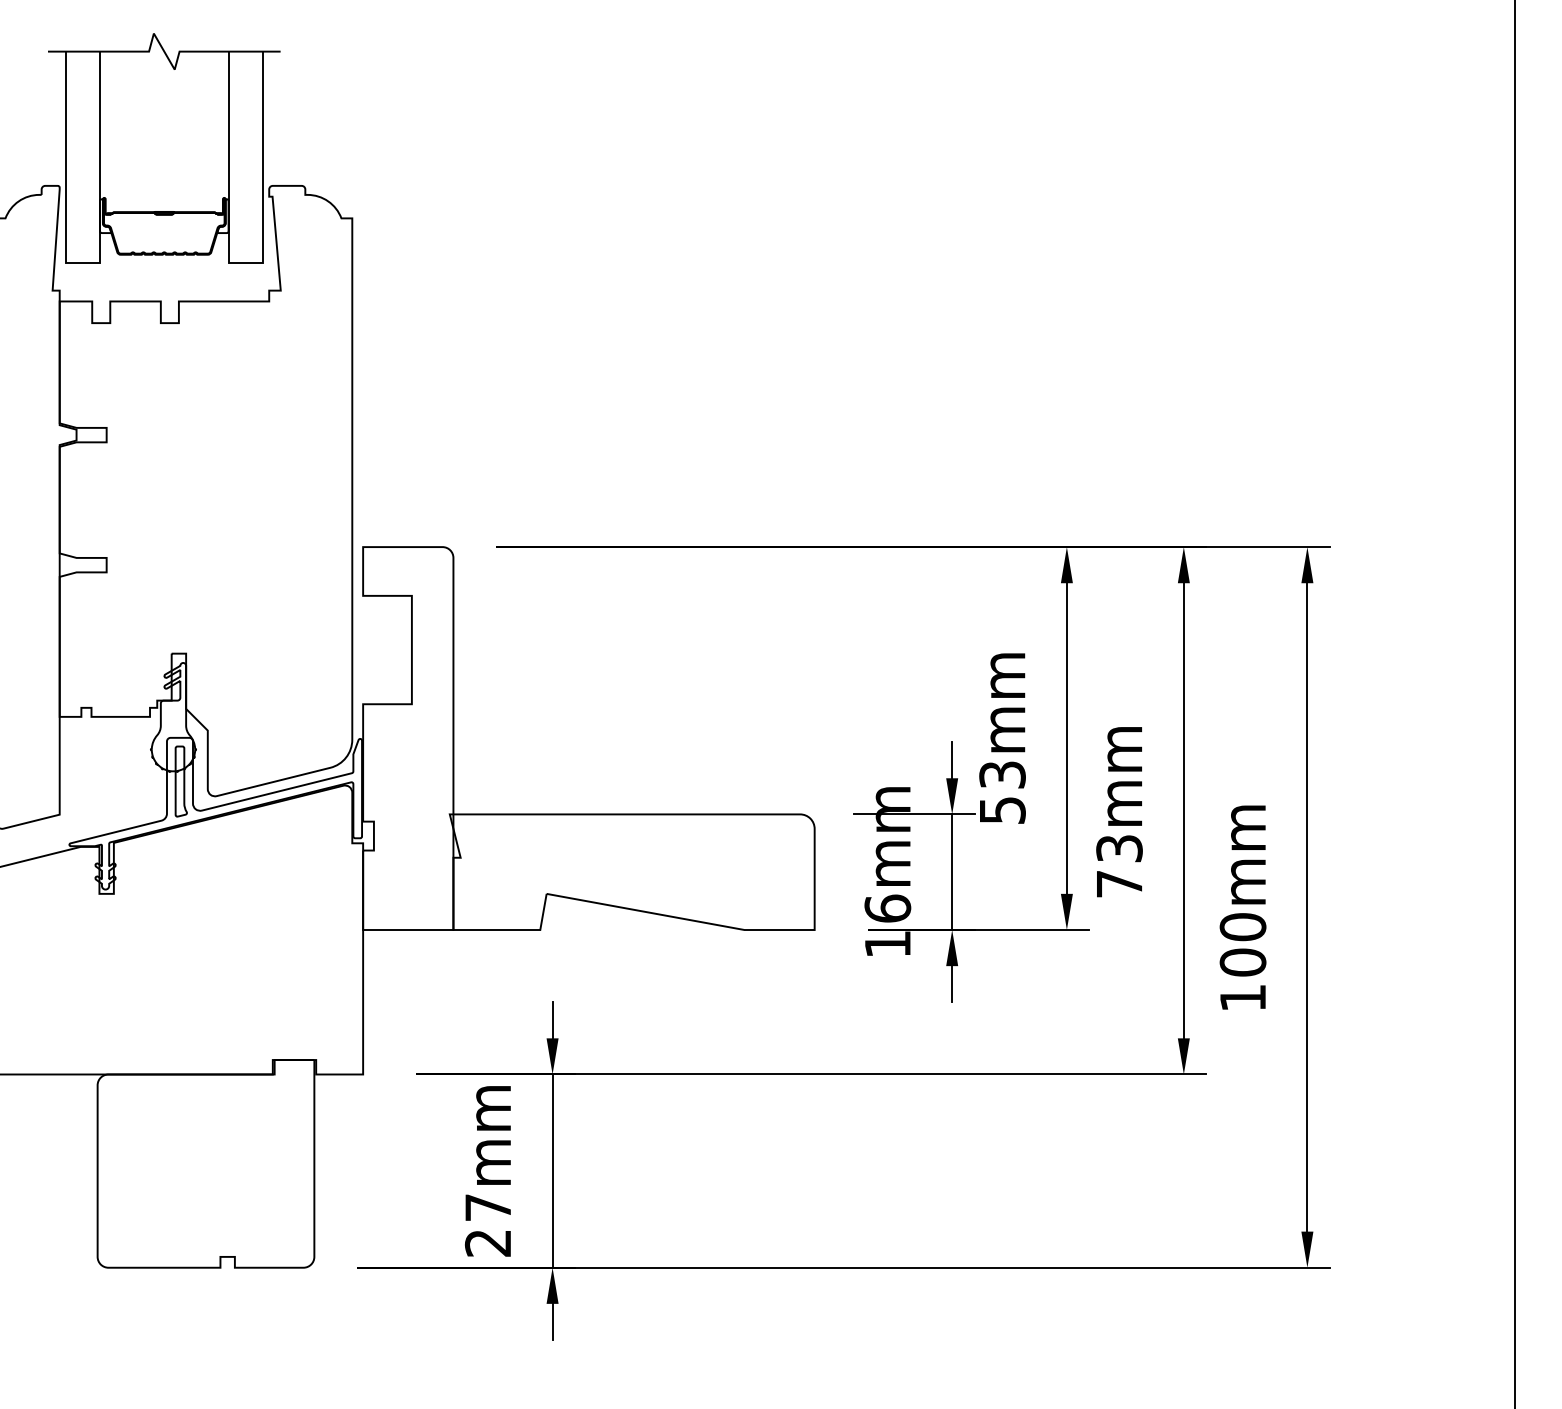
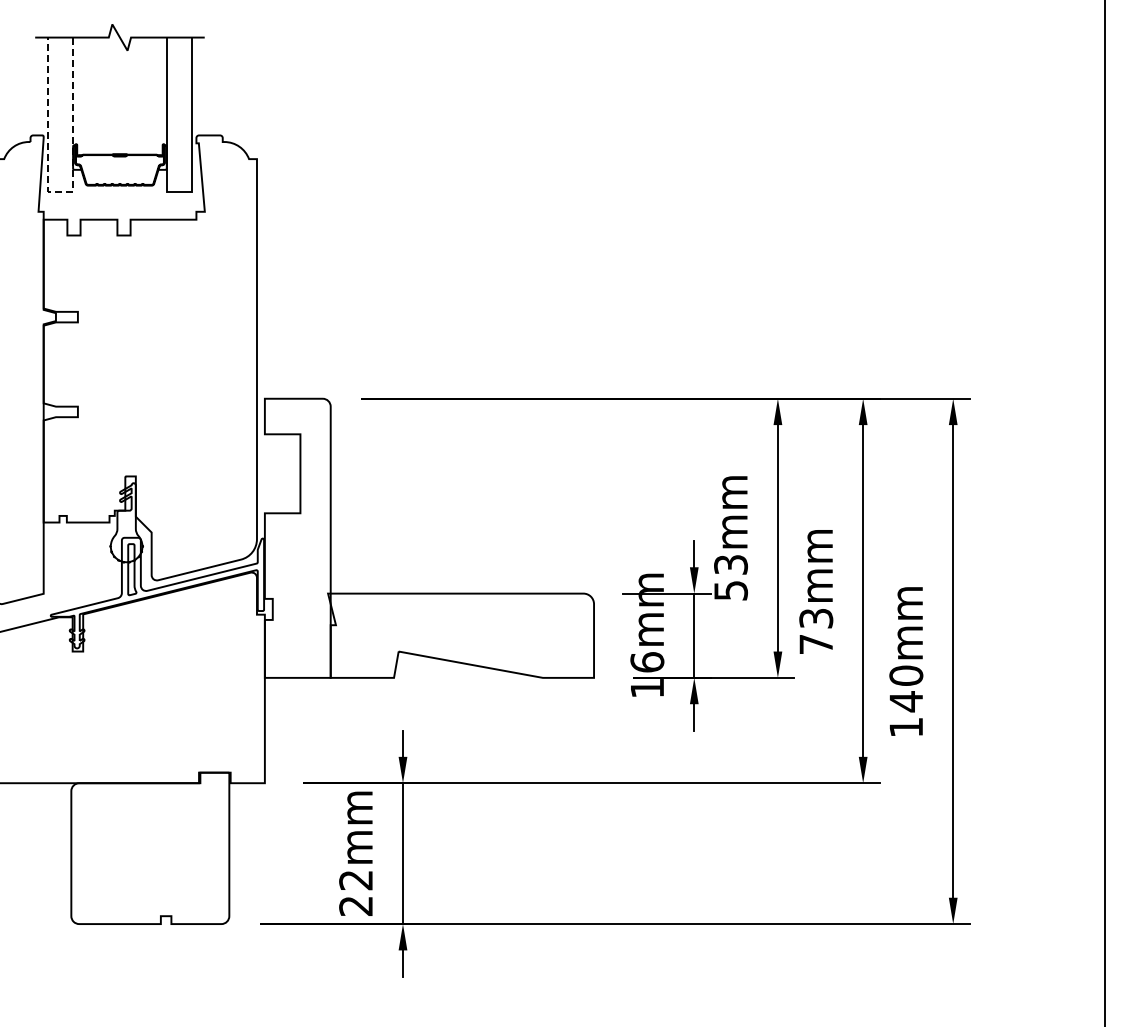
line: (82, 262) -> (60, 191), solid -> dashed
text: (1243, 962) -> (906, 701), 100mm -> 140mm
text: (487, 1207) -> (355, 880), 27mm -> 22mm

